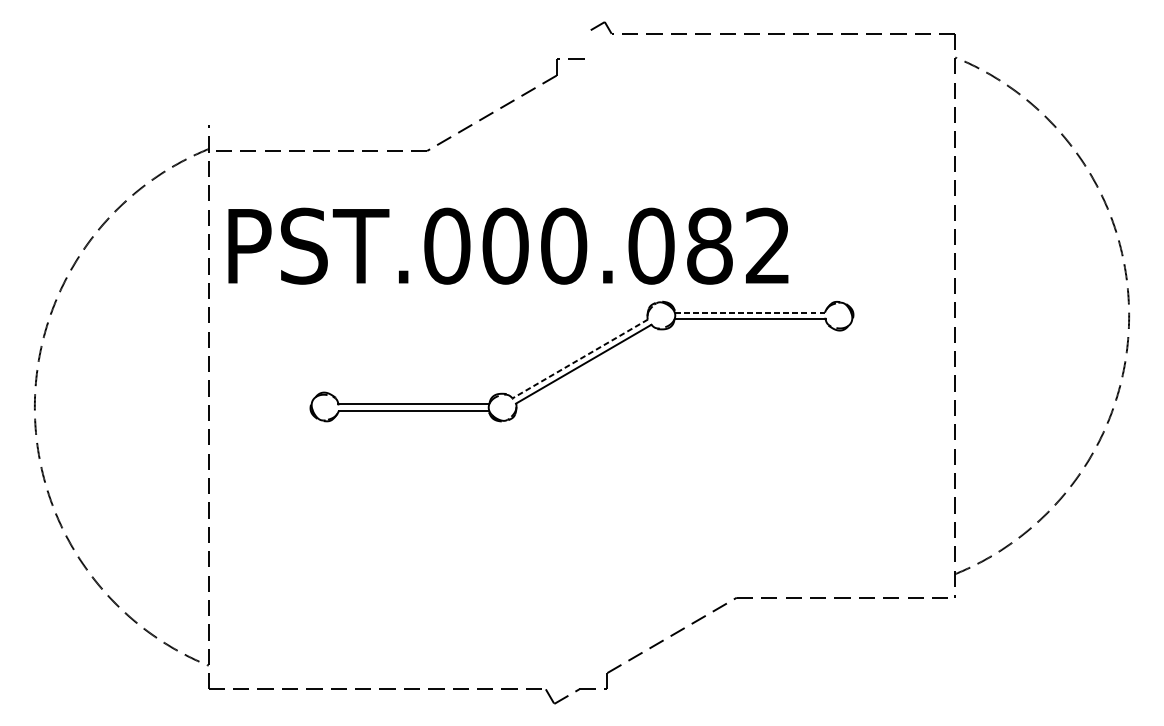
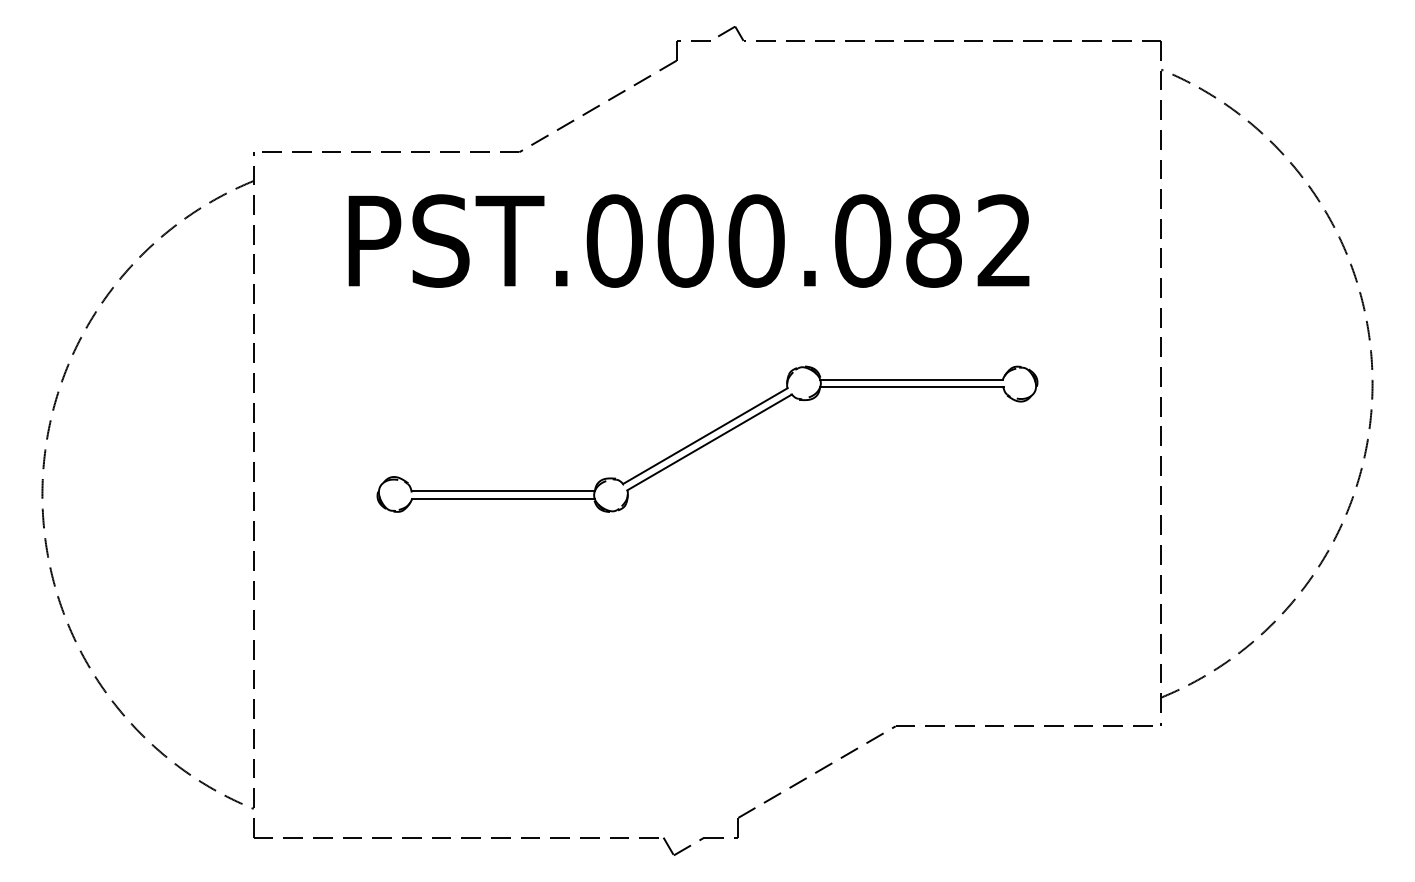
part: (400, 150) -> (486, 151), moved
text: (507, 245) -> (688, 240), moved
line: (750, 312) -> (912, 379), dashed -> solid
line: (579, 359) -> (704, 436), dashed -> solid

